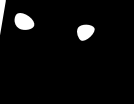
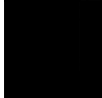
fill: (24, 21) -> (20, 14), added
fill: (84, 32) -> (66, 14), added

